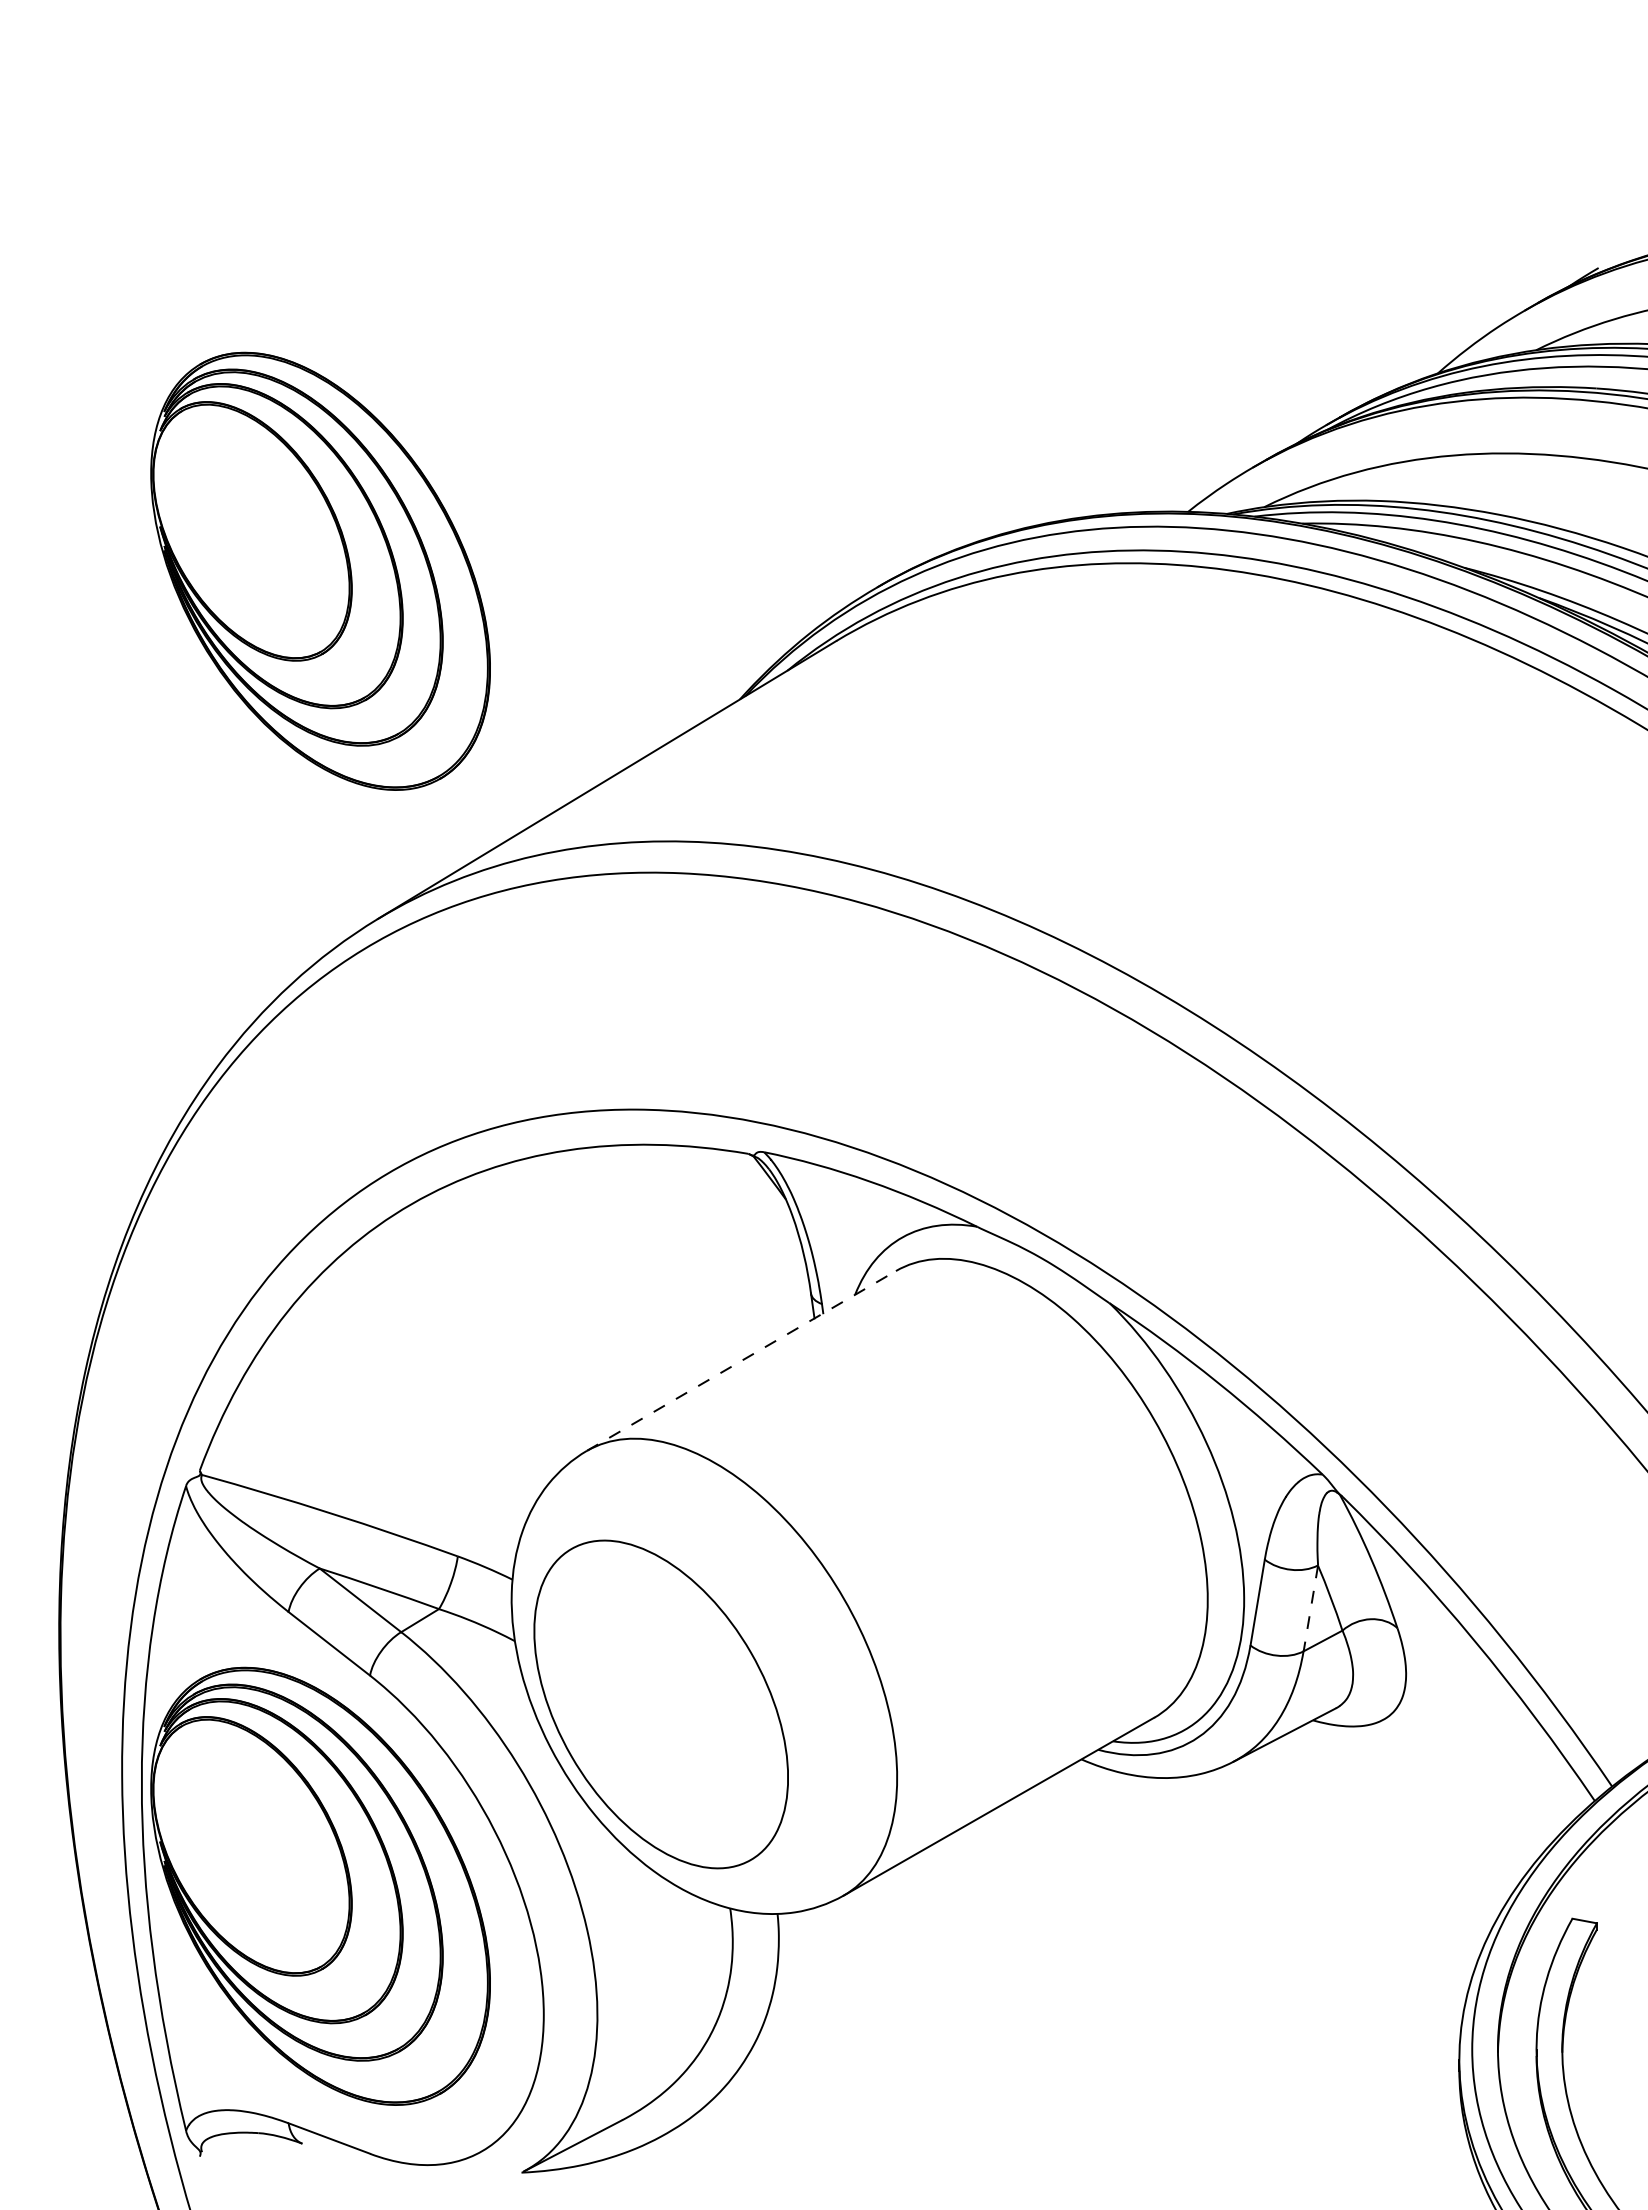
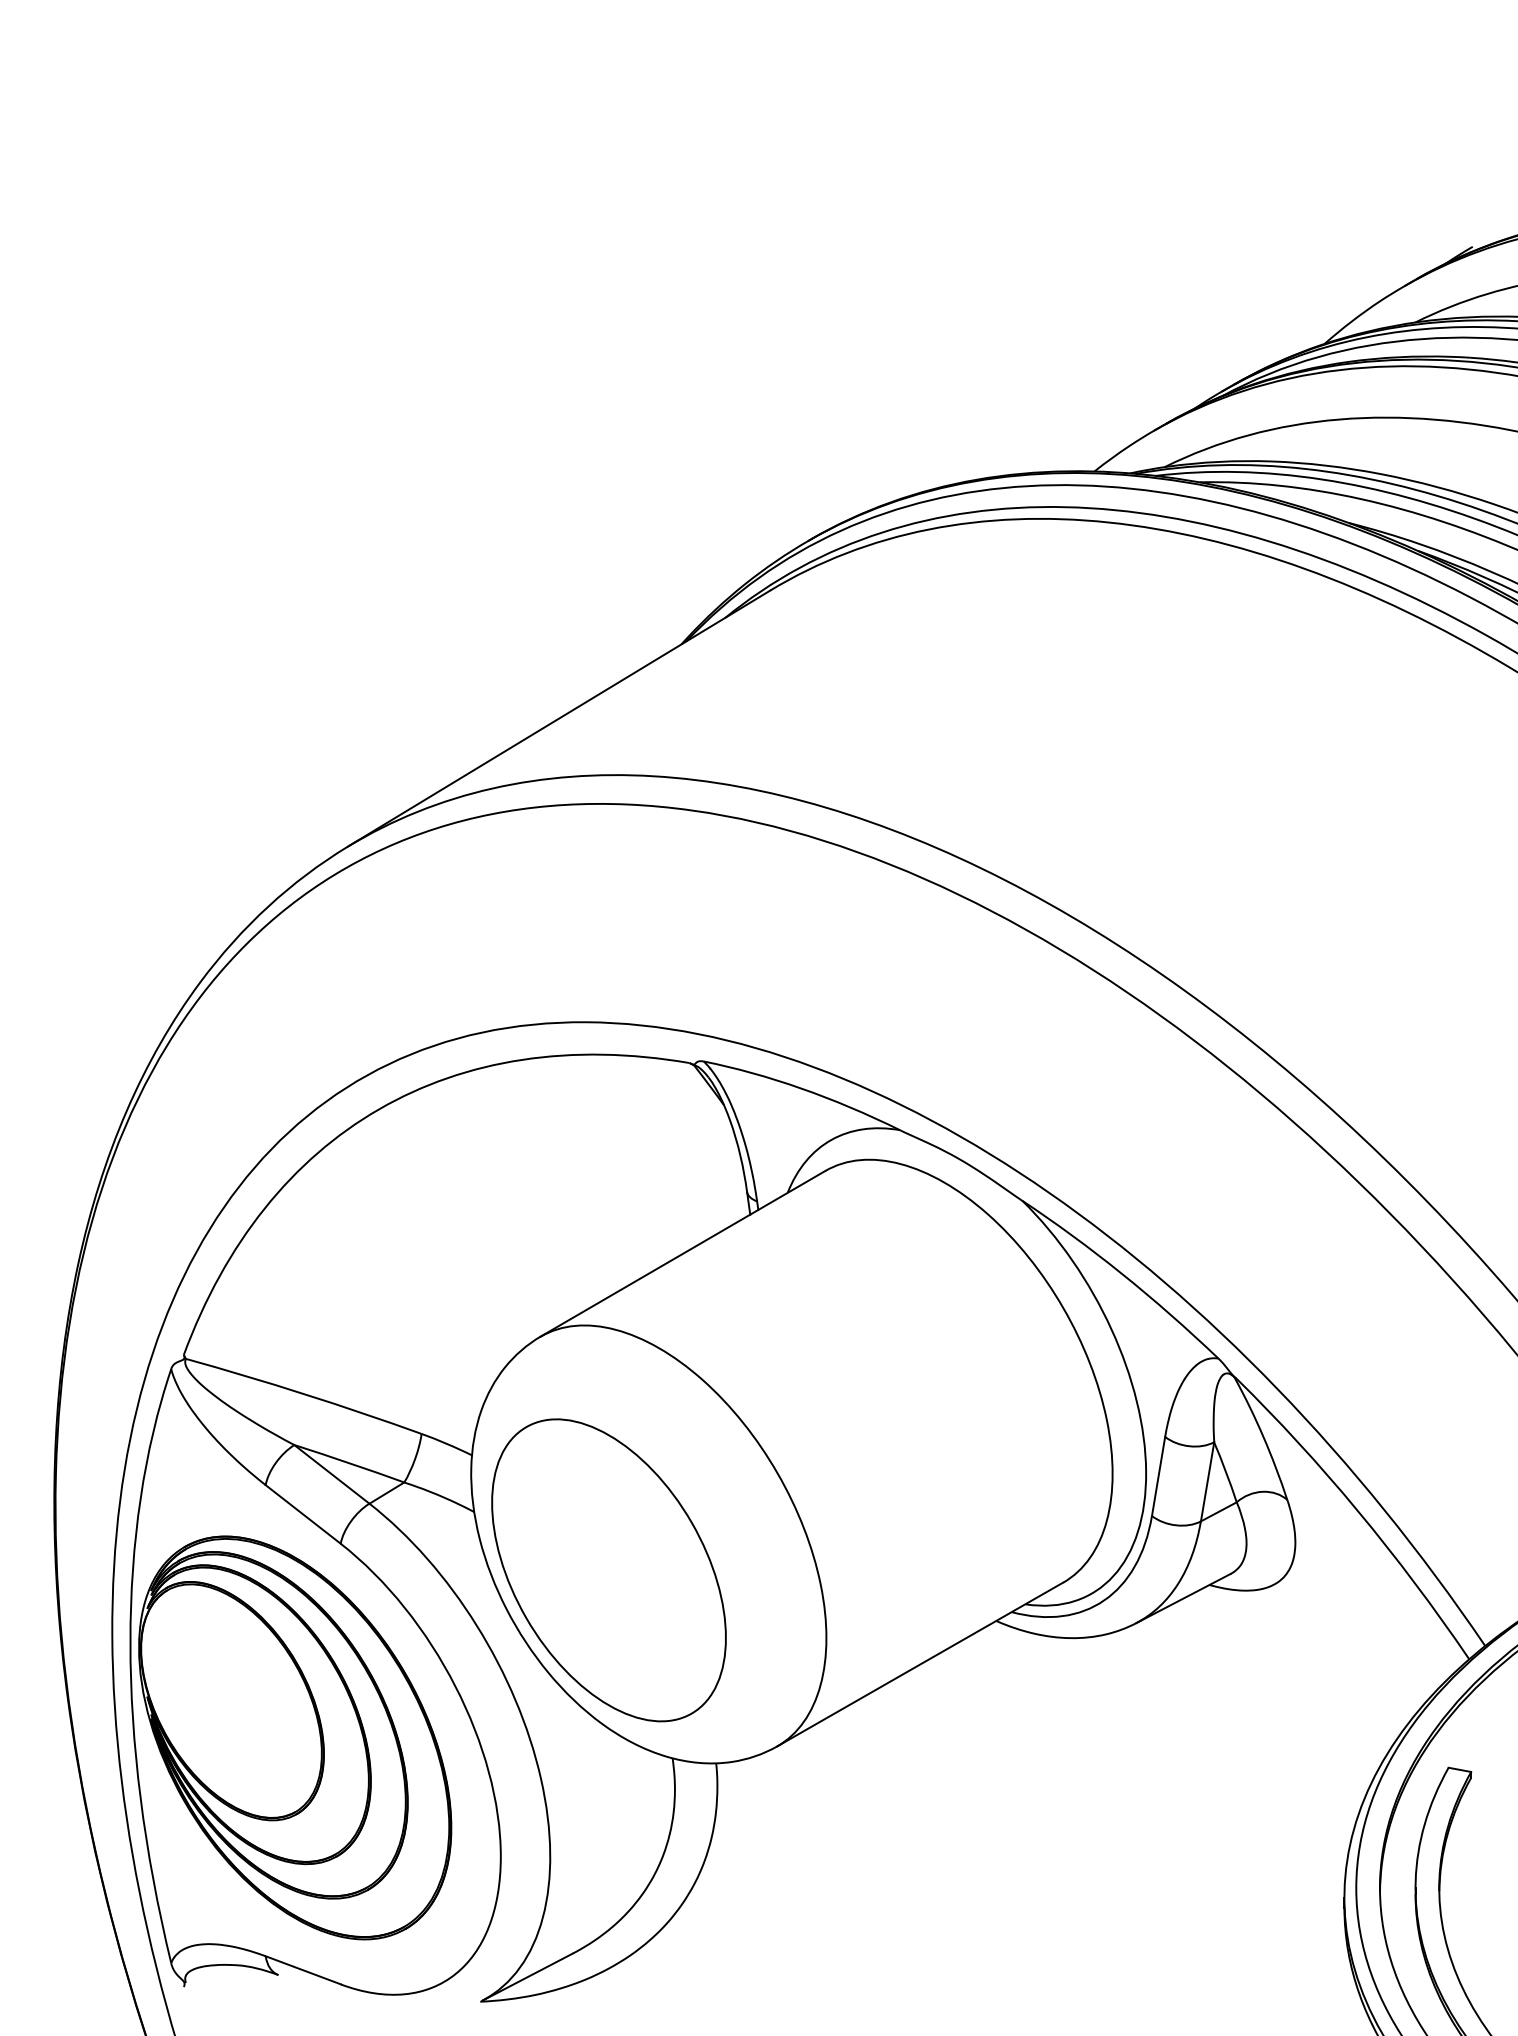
part: (320, 570) -> (295, 525), removed
line: (741, 1360) -> (682, 1253), dashed -> solid
line: (1310, 1608) -> (1207, 1481), dashed -> solid

